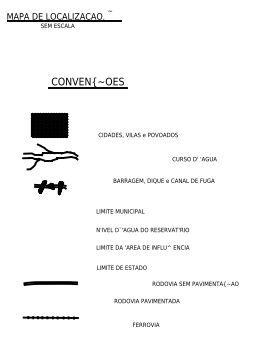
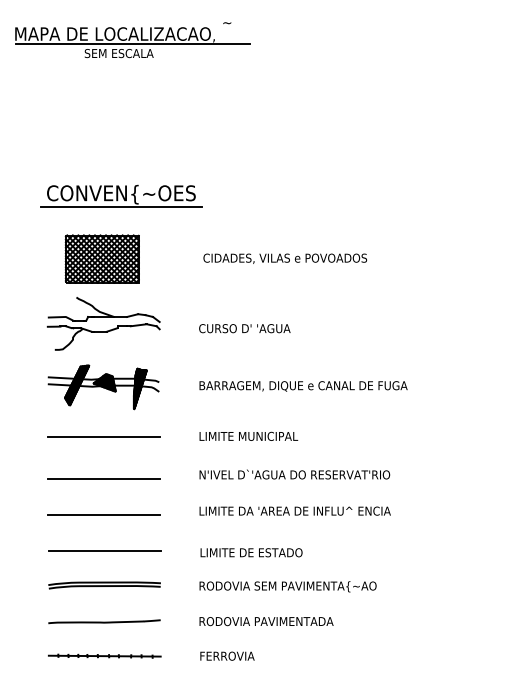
part: (87, 82) -> (120, 195), moved
text: (137, 134) -> (283, 257), moved
text: (194, 159) -> (244, 329), moved
text: (163, 180) -> (302, 385), moved
part: (50, 187) -> (104, 387), size x1.67
line: (50, 211) -> (104, 436), added
line: (50, 231) -> (104, 478), added
line: (50, 249) -> (104, 515), added
line: (50, 266) -> (104, 550), added
text: (195, 283) -> (287, 585), moved
line: (50, 300) -> (104, 620), added
text: (146, 300) -> (265, 620), moved
text: (146, 324) -> (227, 655), moved

